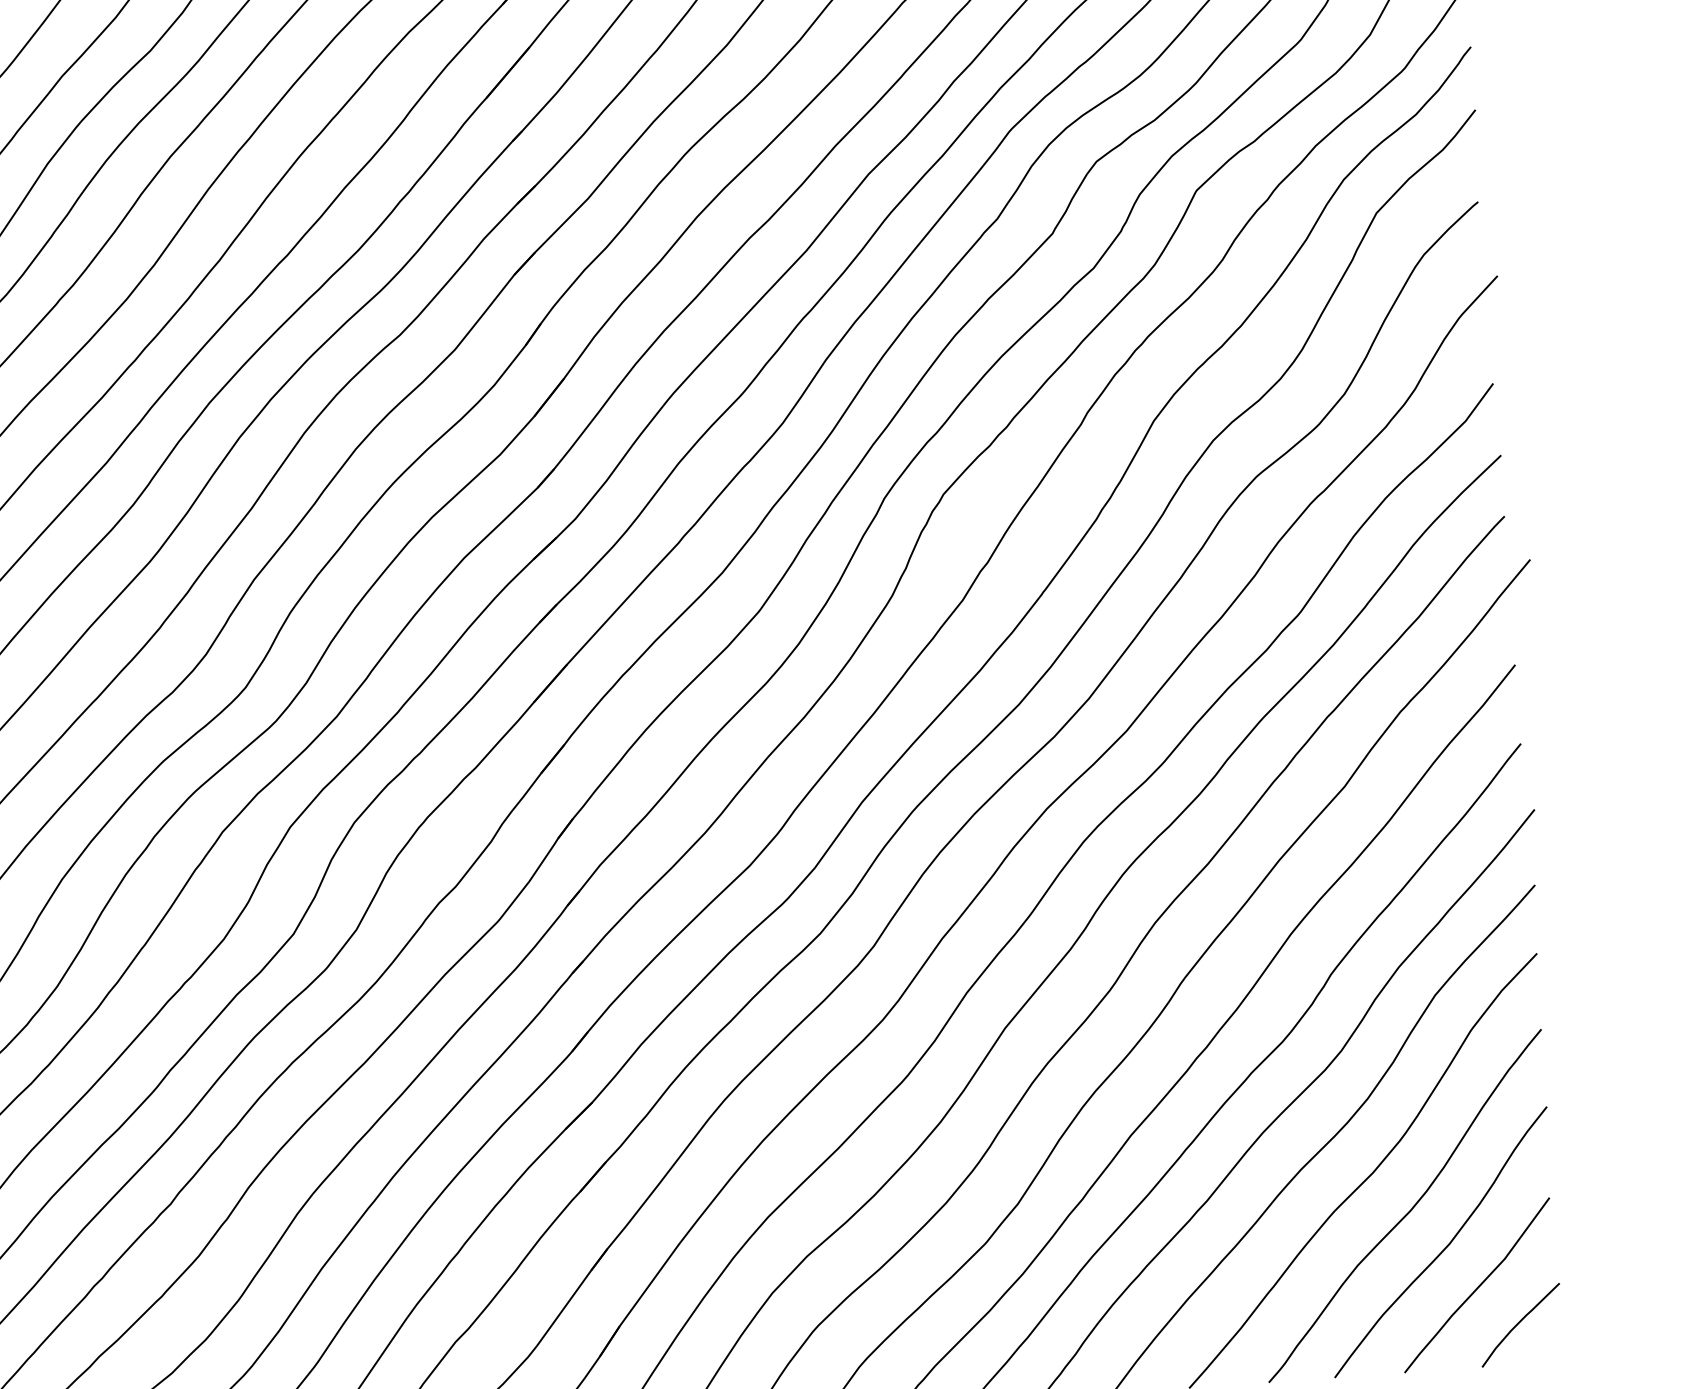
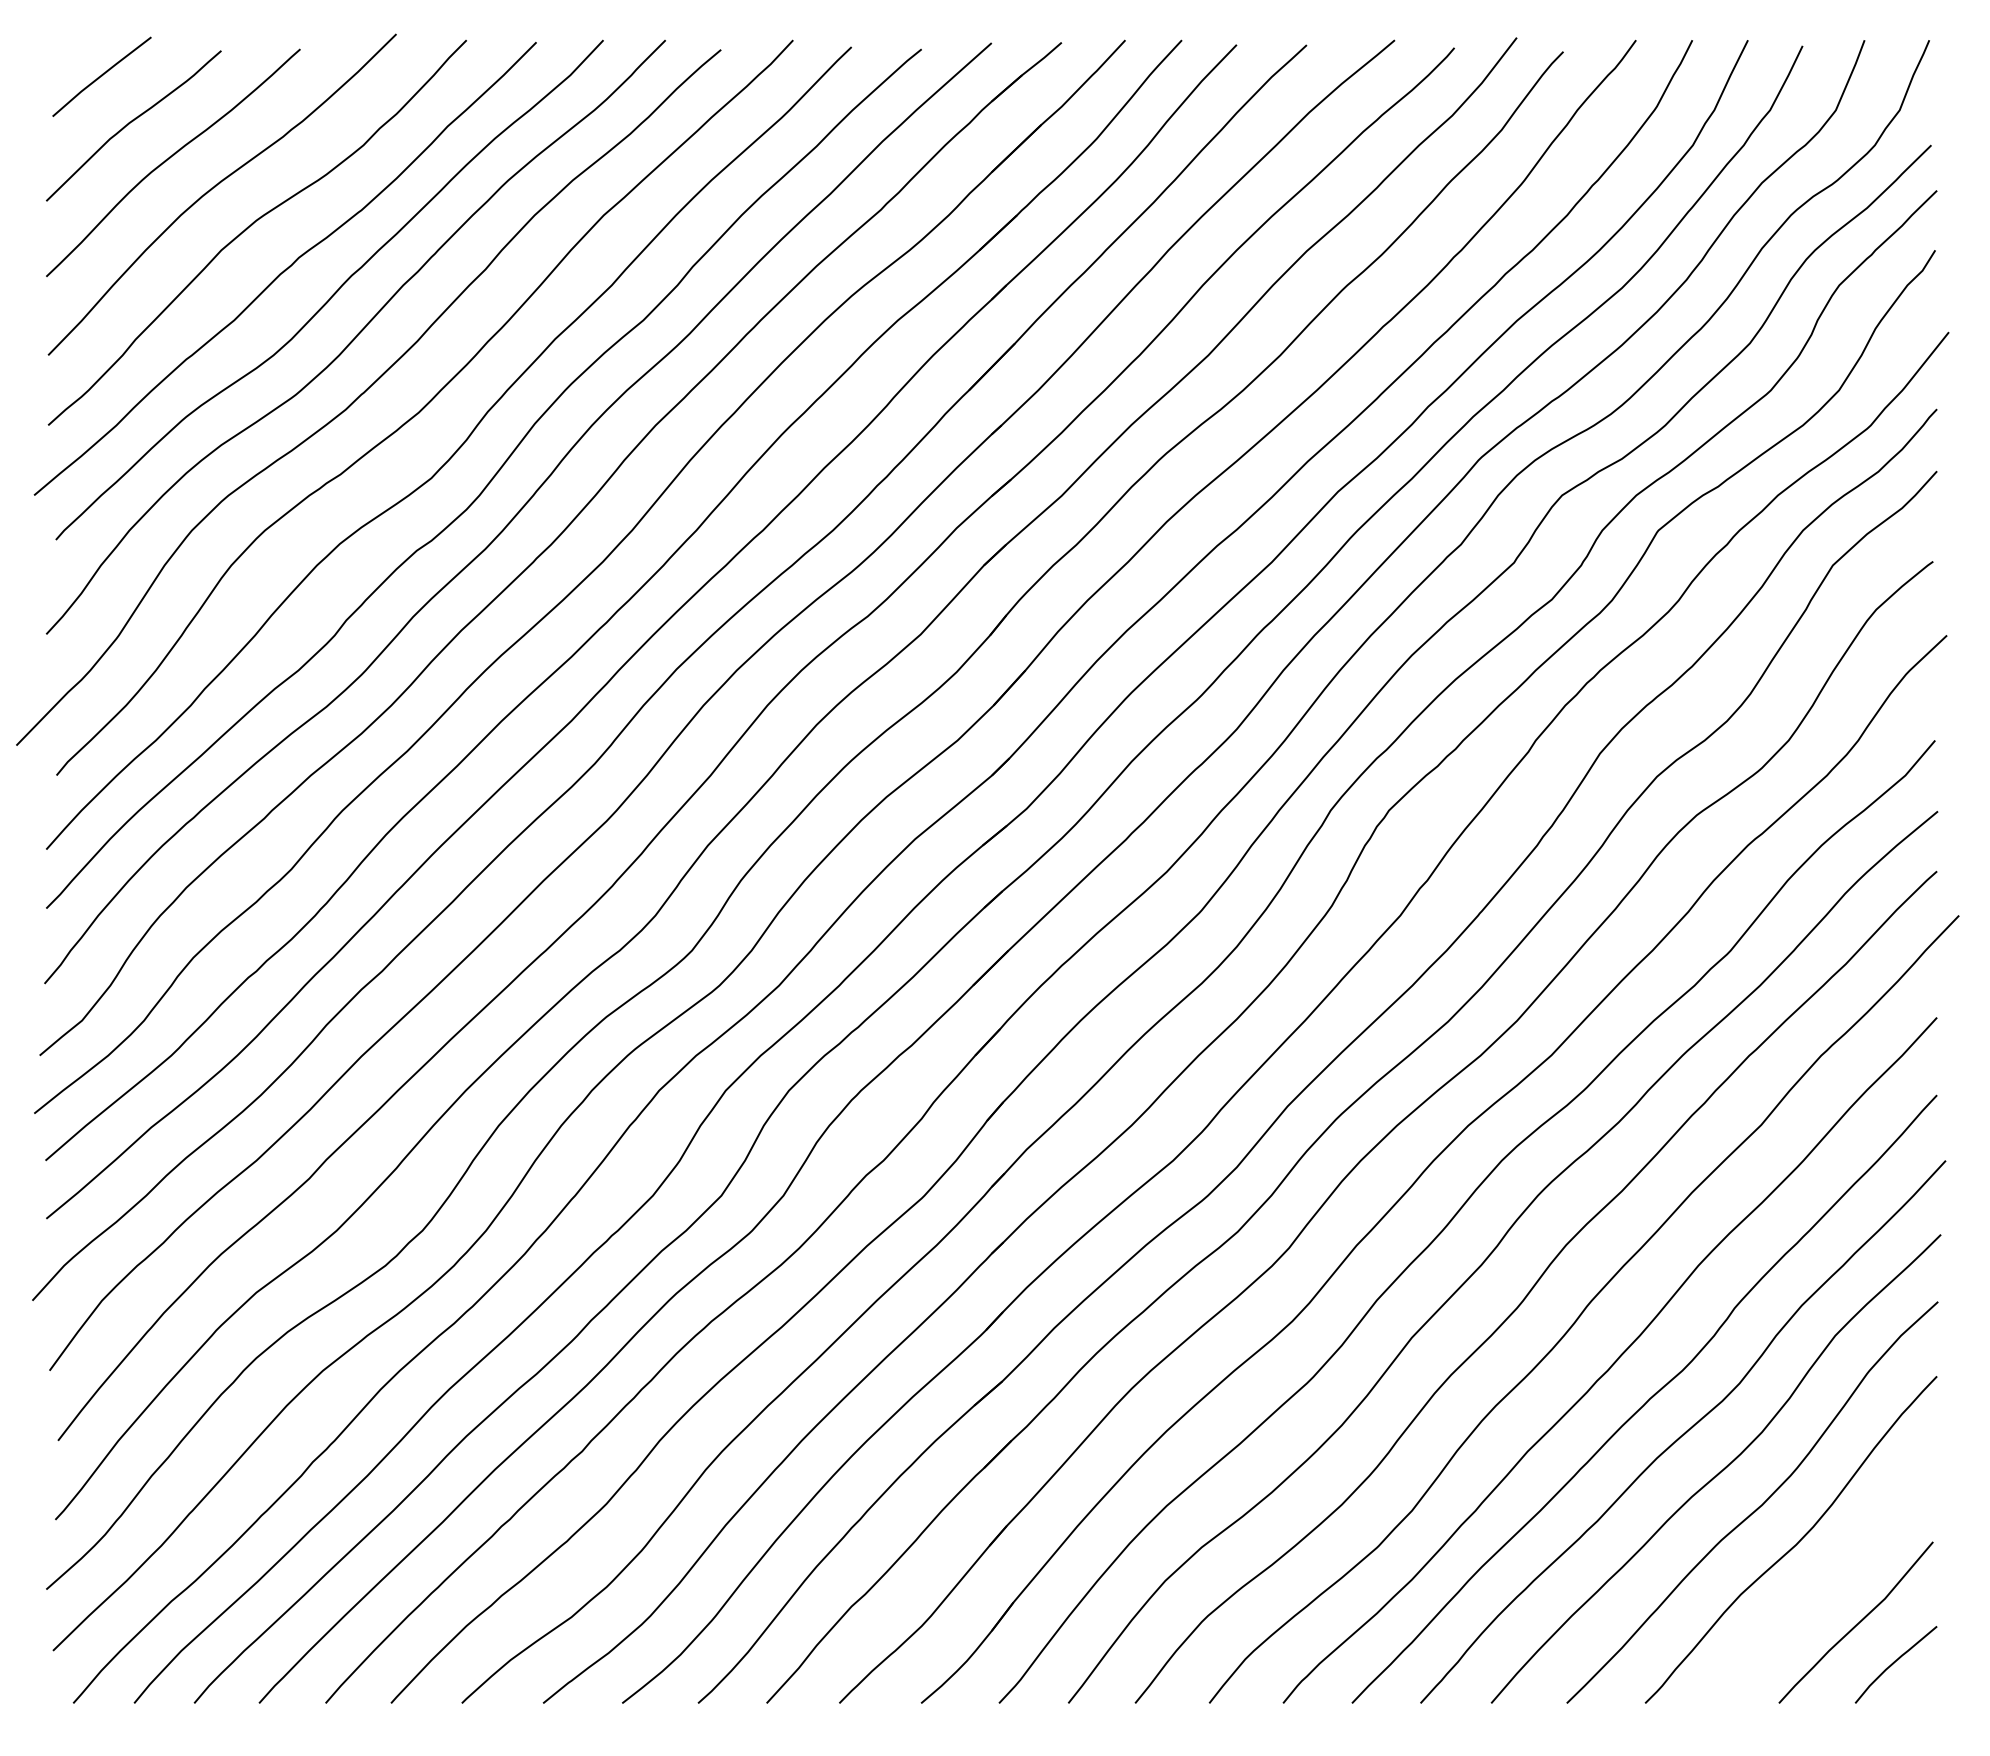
curve: (1446, 1246) -> (1828, 1582), removed

